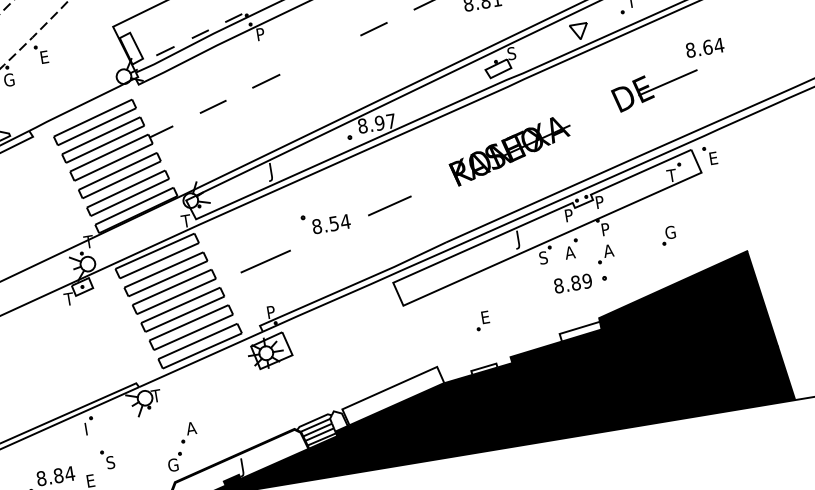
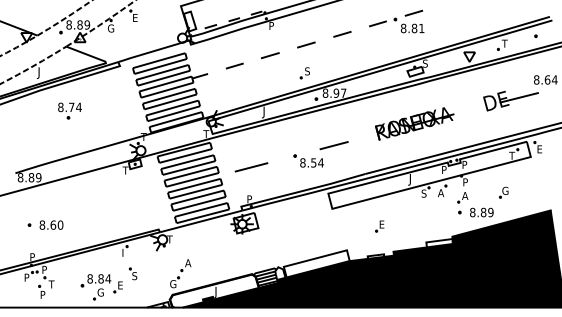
line: (320, 54) -> (306, 44), added
part: (324, 100) -> (304, 73), added
part: (325, 221) -> (308, 160), moved
text: (572, 283) -> (481, 212), moved

